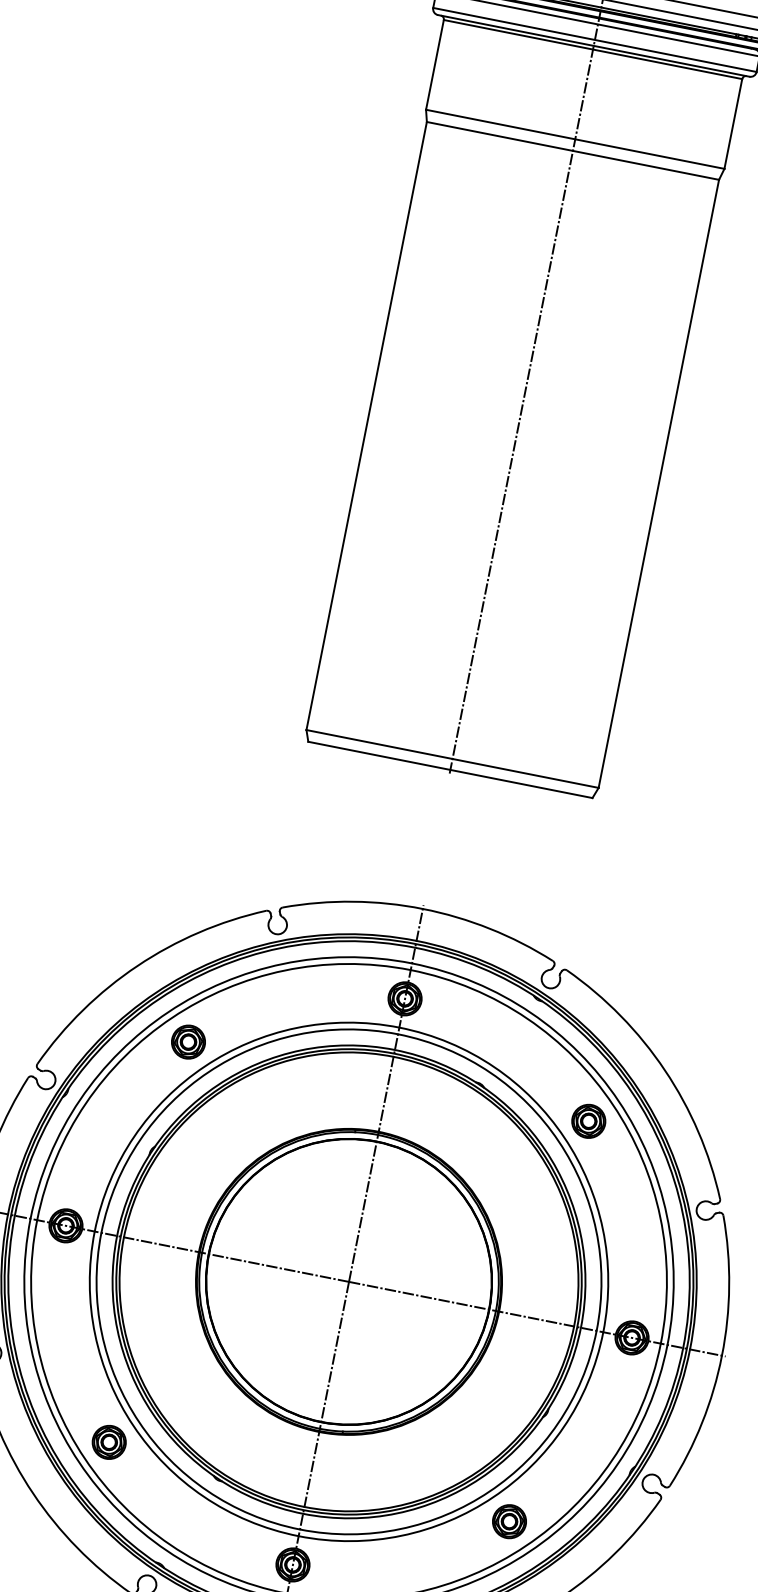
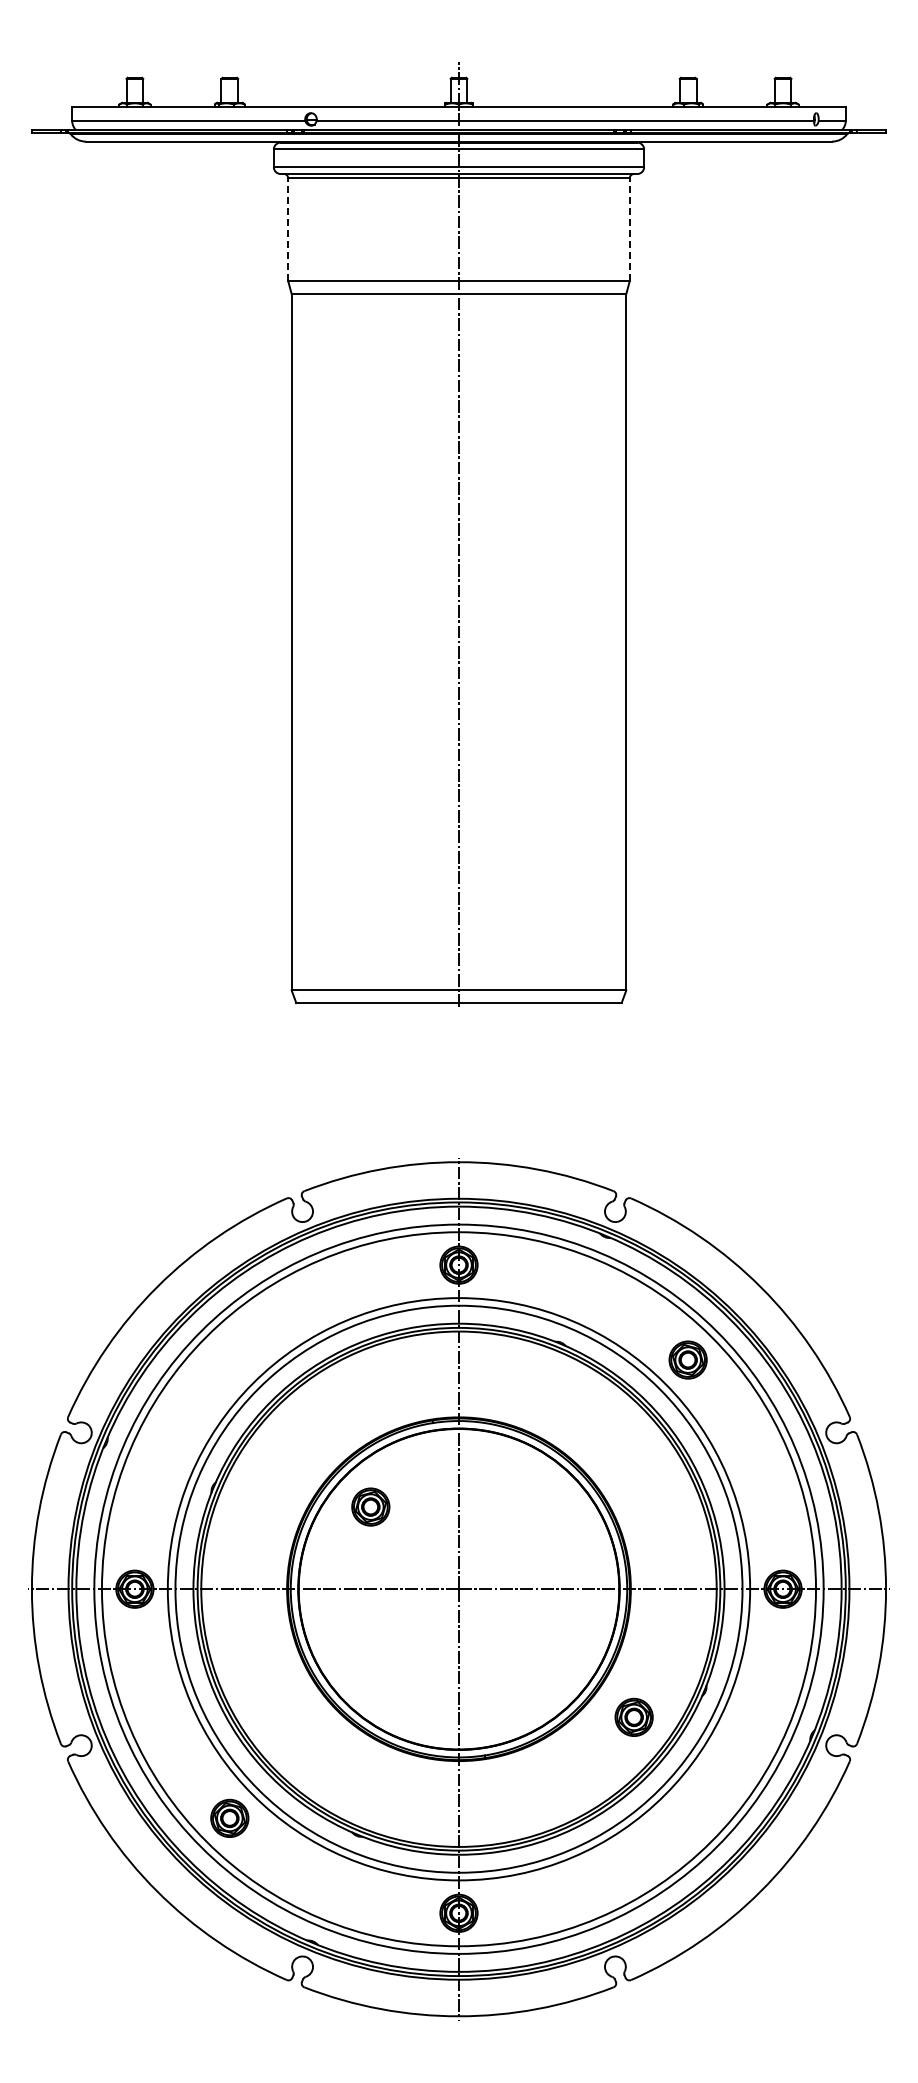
line: (435, 64) -> (288, 229), solid -> dashed
line: (733, 123) -> (629, 229), solid -> dashed
part: (188, 1041) -> (370, 1506), moved
part: (509, 1520) -> (633, 1716), moved

